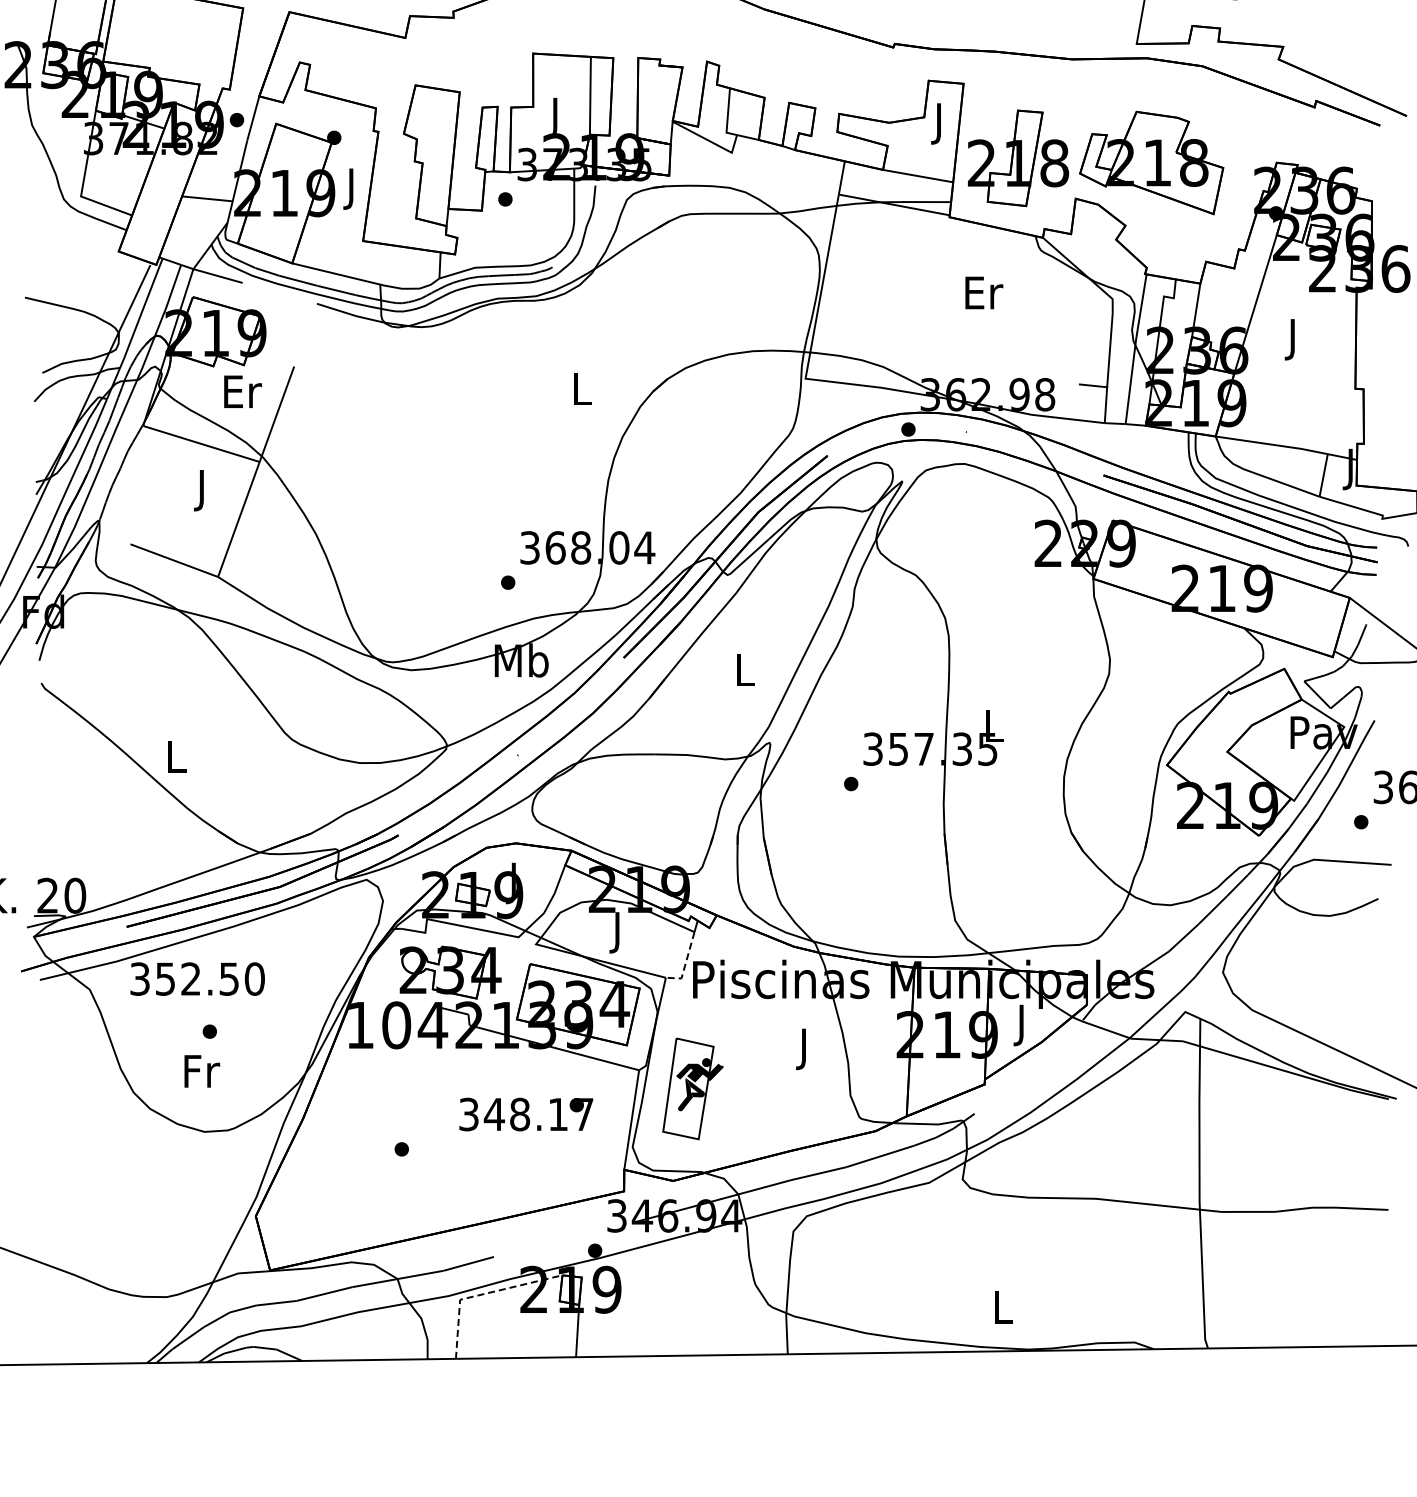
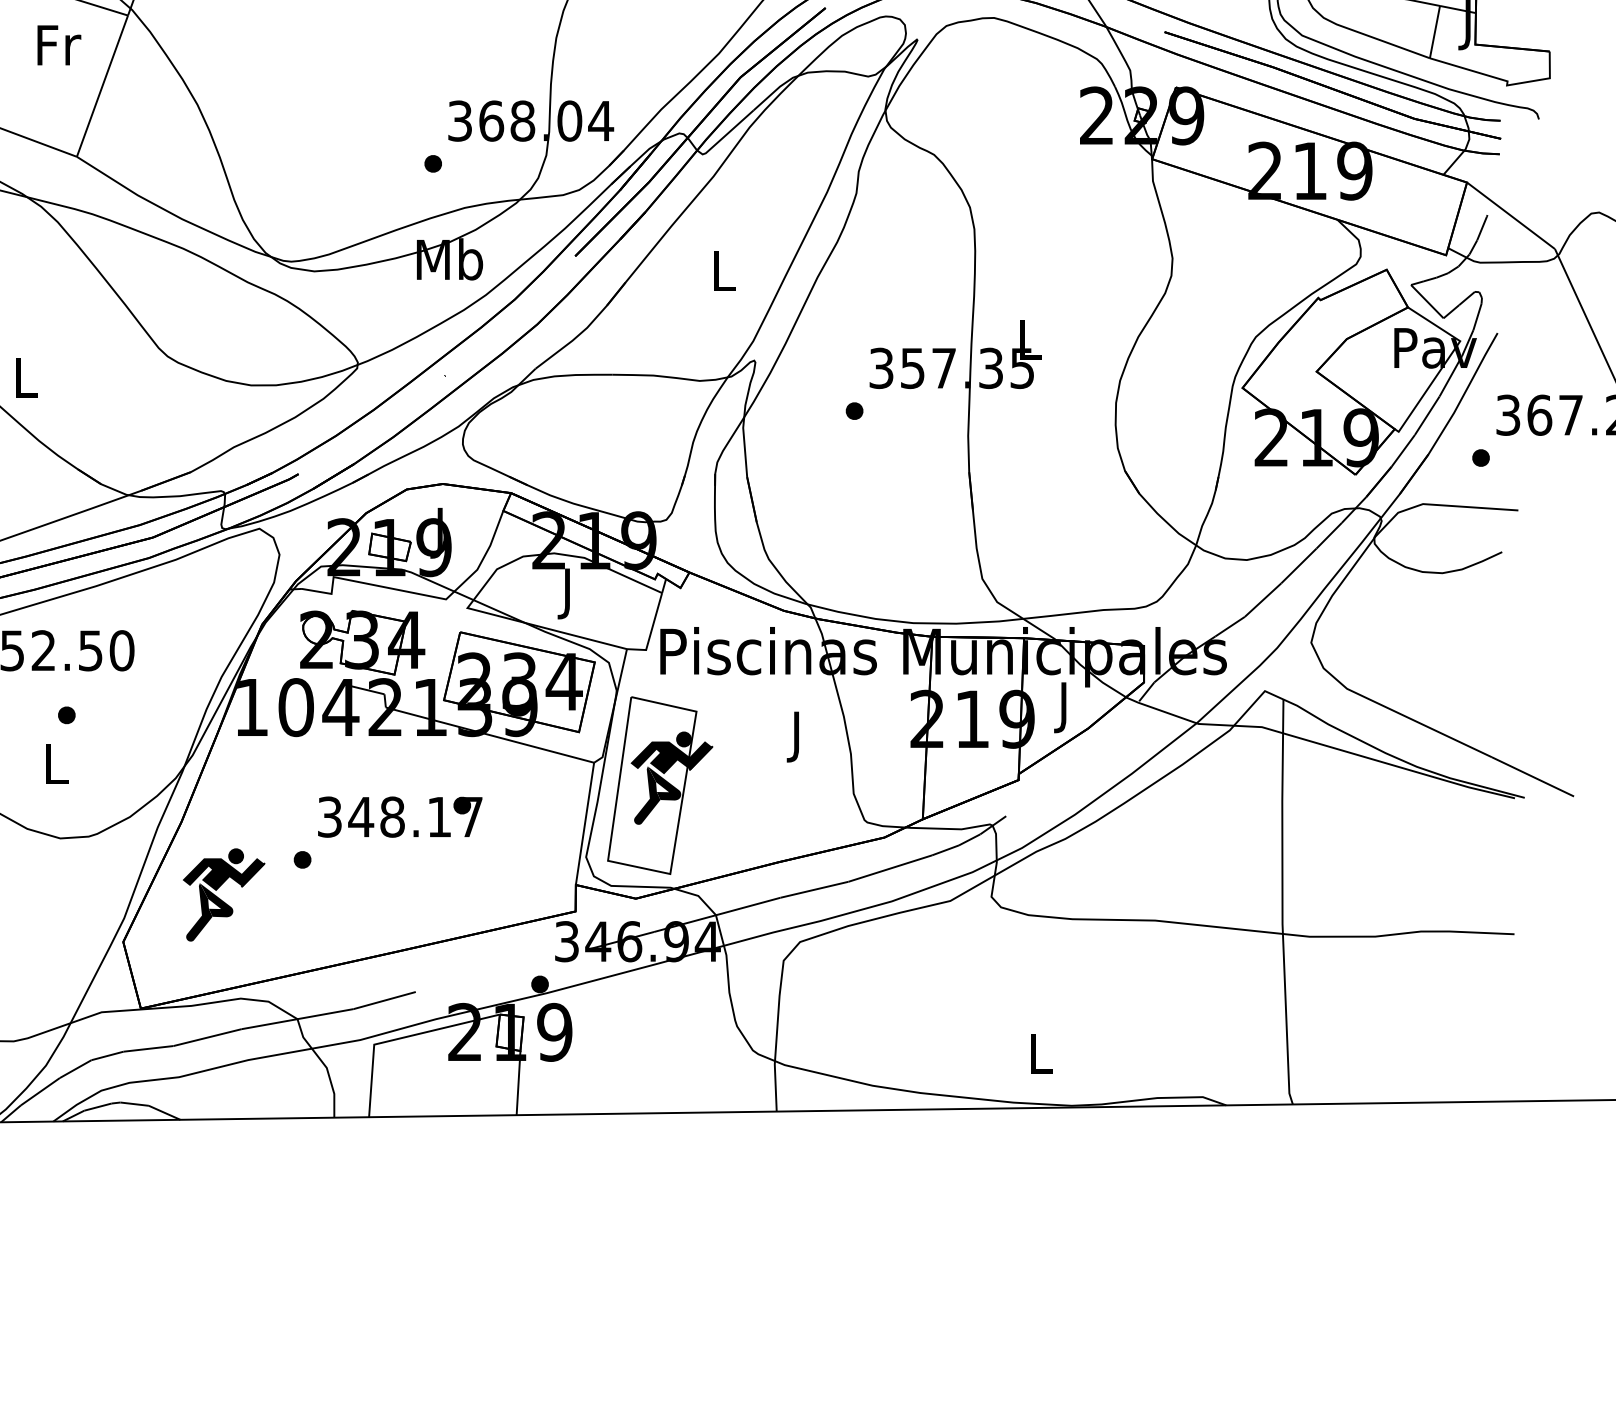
text: (203, 490) -> (59, 50), J -> Fr
line: (685, 963) -> (651, 631), dashed -> solid
text: (202, 1071) -> (57, 764), Fr -> L
part: (692, 1088) -> (659, 785), size x1.43
text: (526, 1114) -> (400, 817), moved
part: (337, 1177) -> (223, 894), added
line: (482, 1294) -> (401, 1038), dashed -> solid

